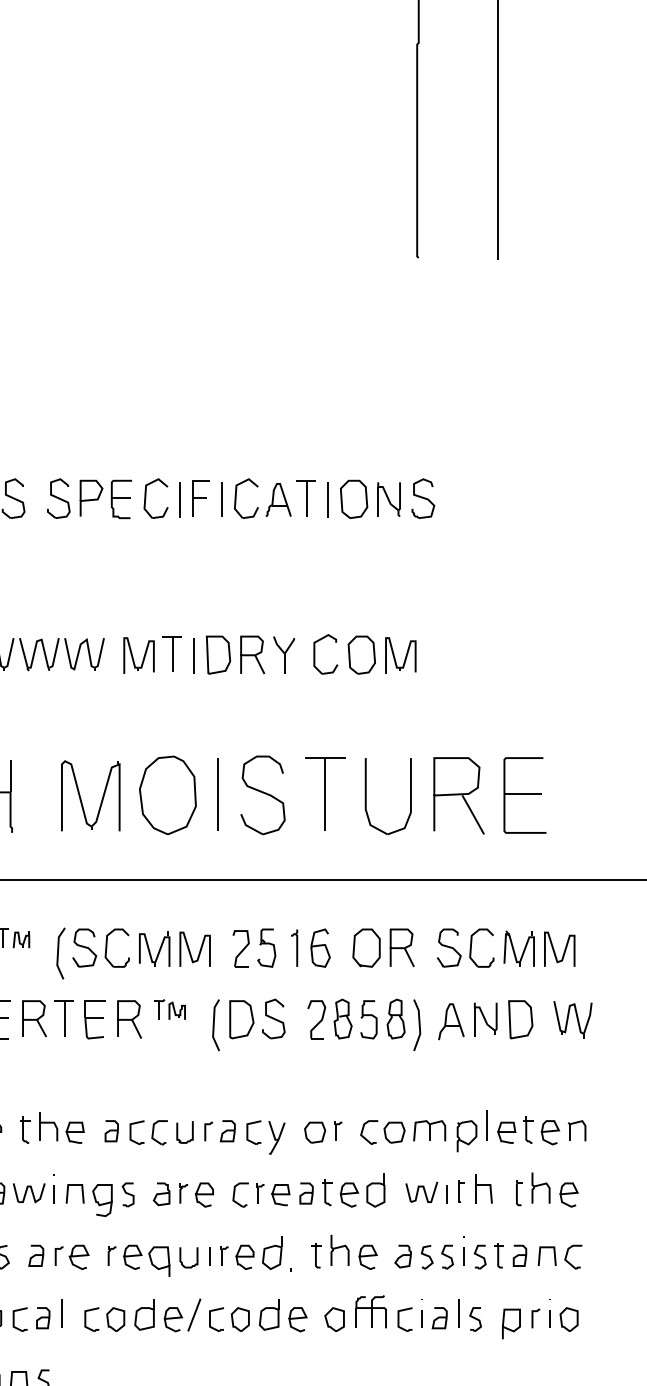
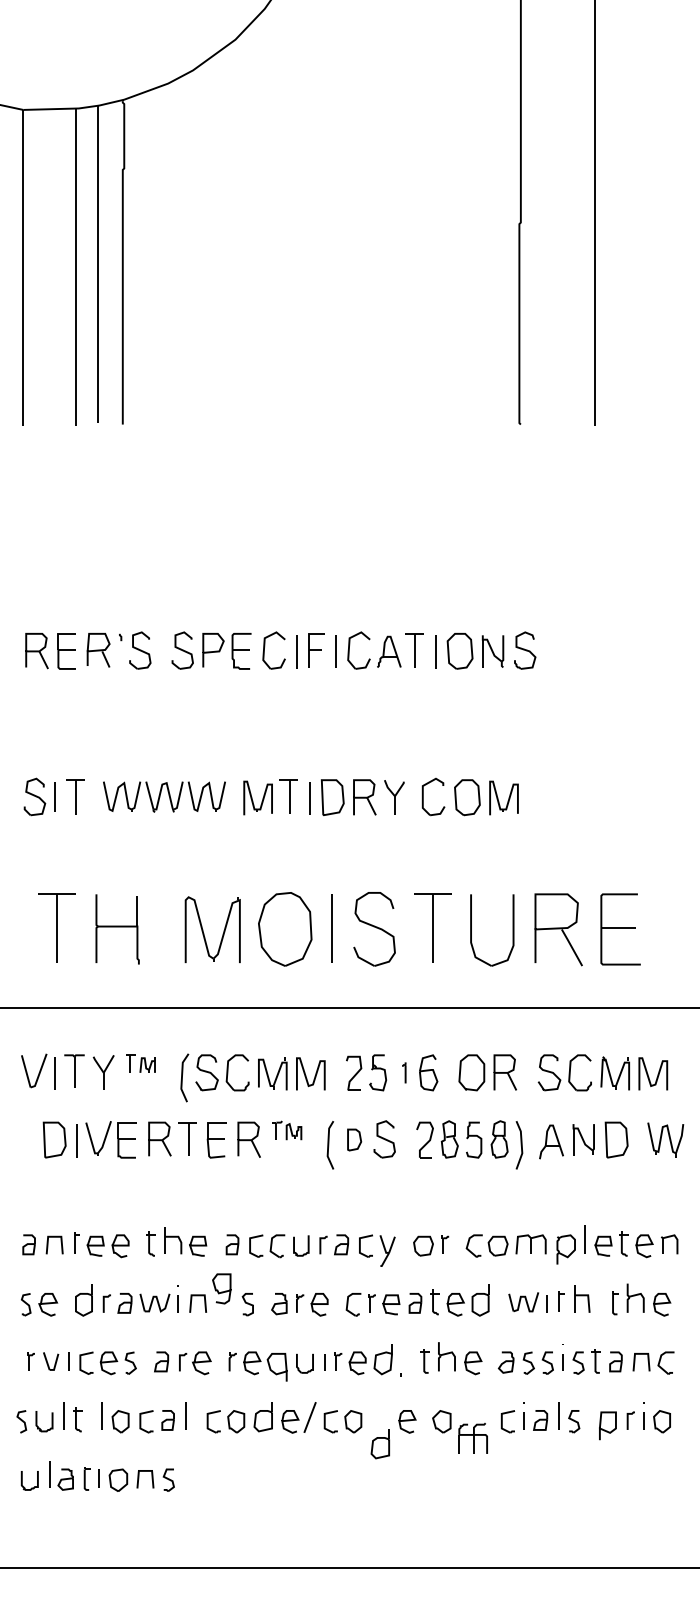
part: (293, 947) -> (403, 1072), size x0.6
part: (241, 1019) -> (354, 1139), size x0.6
curve: (102, 1203) -> (221, 1291), moved
part: (370, 1311) -> (472, 1438), moved
part: (268, 1315) -> (379, 1444), moved

